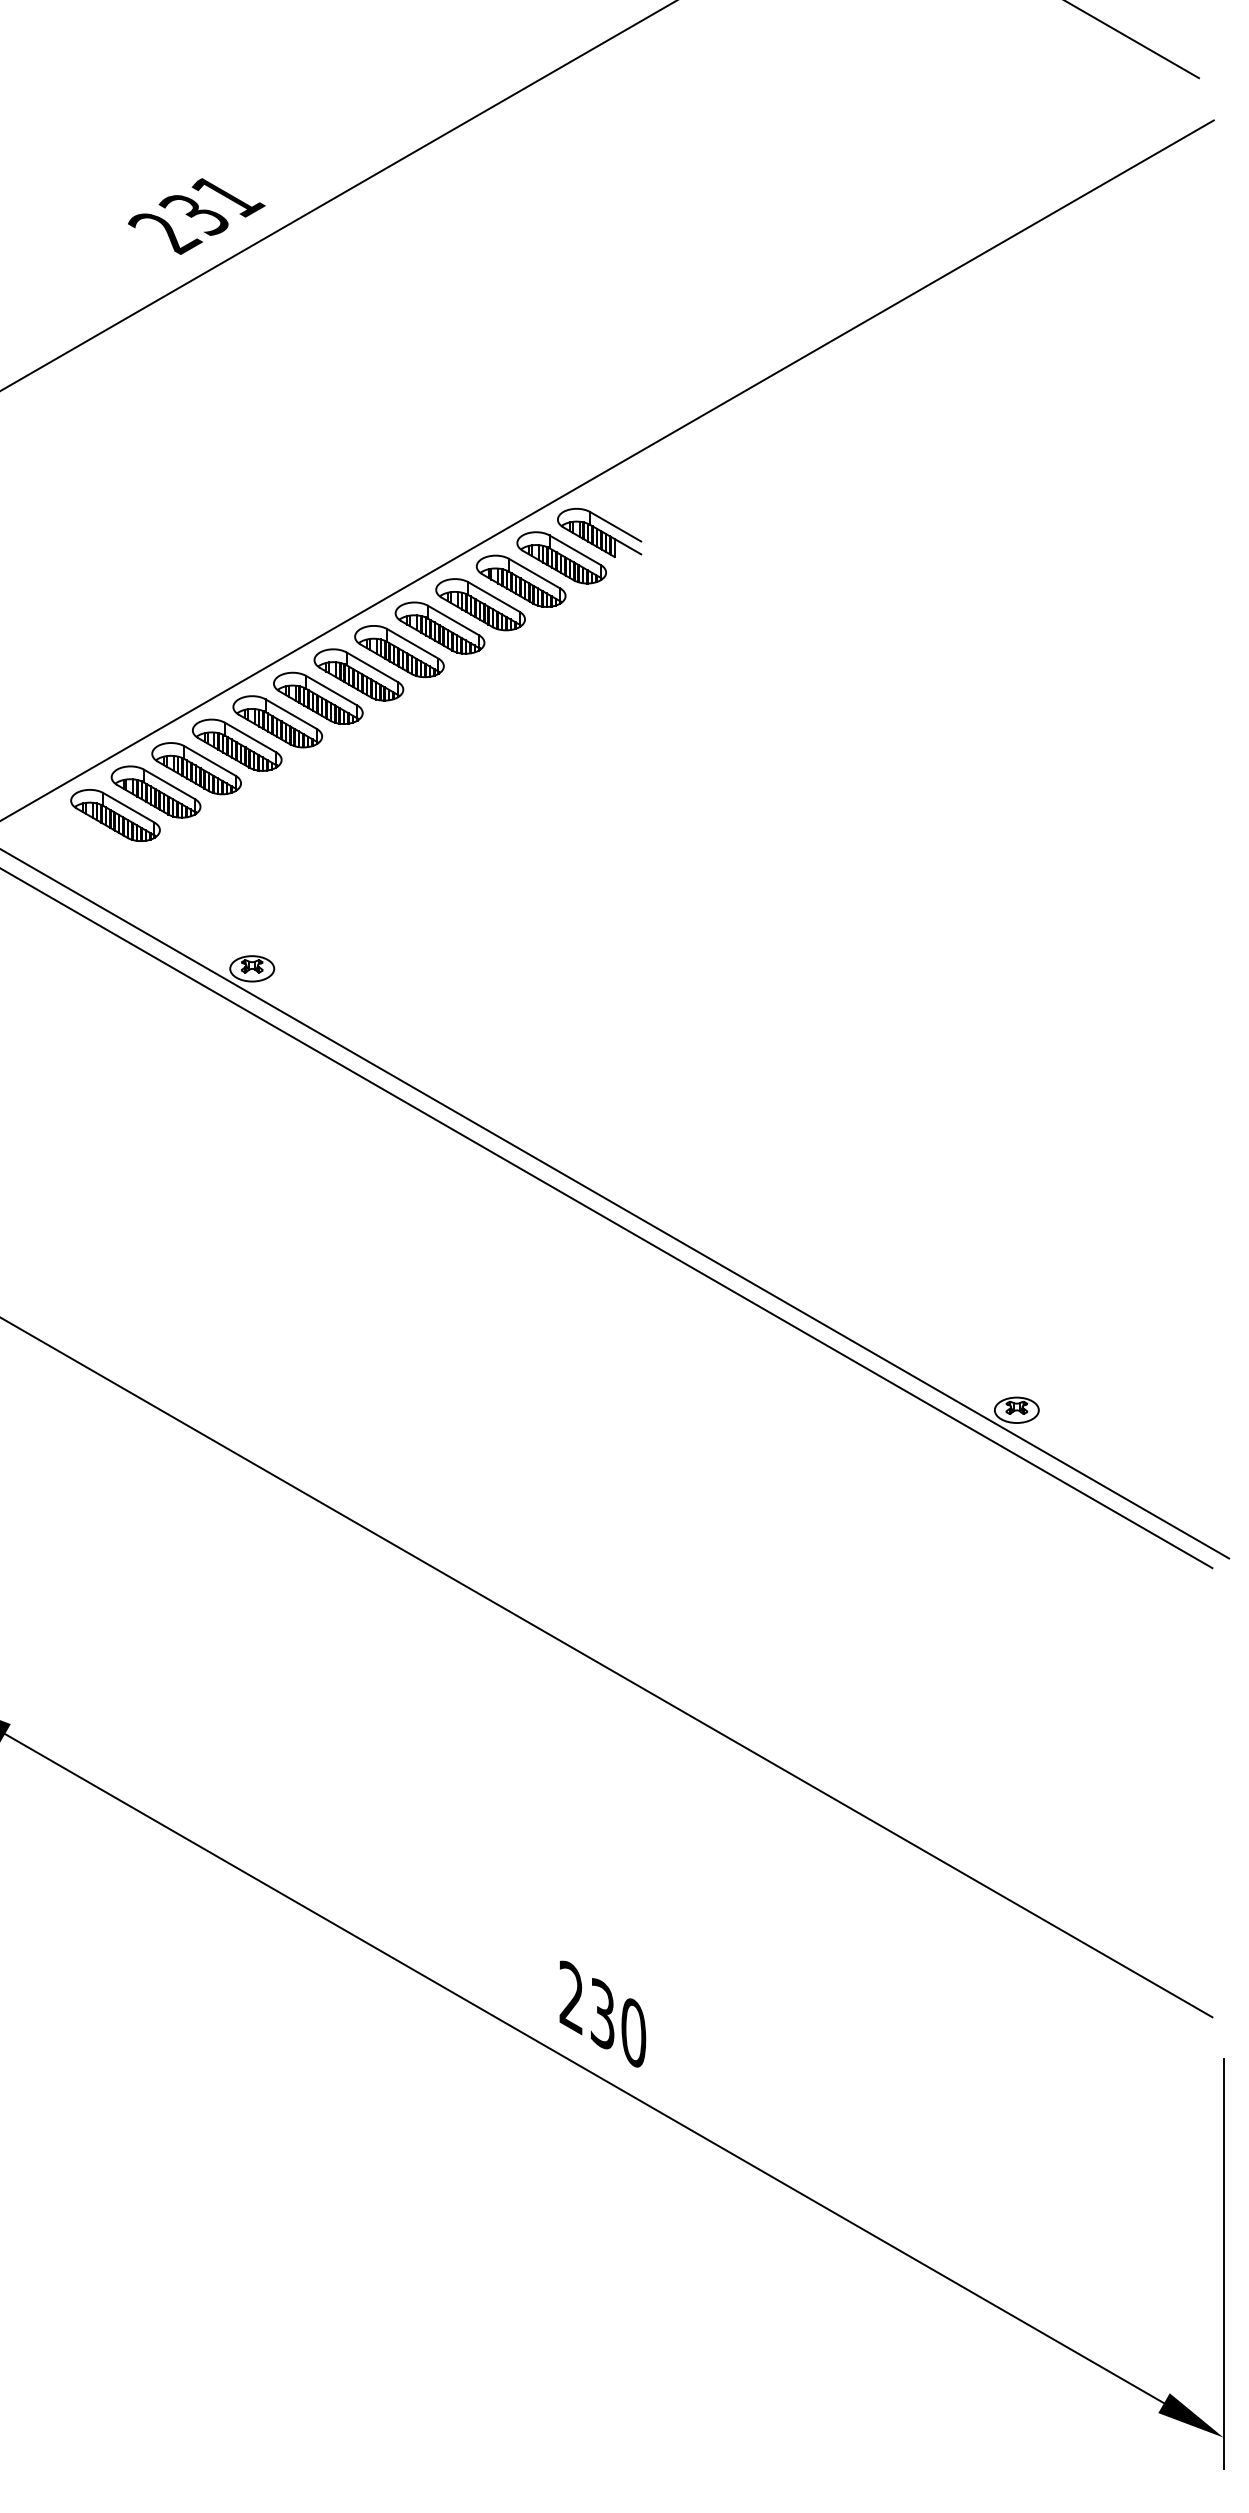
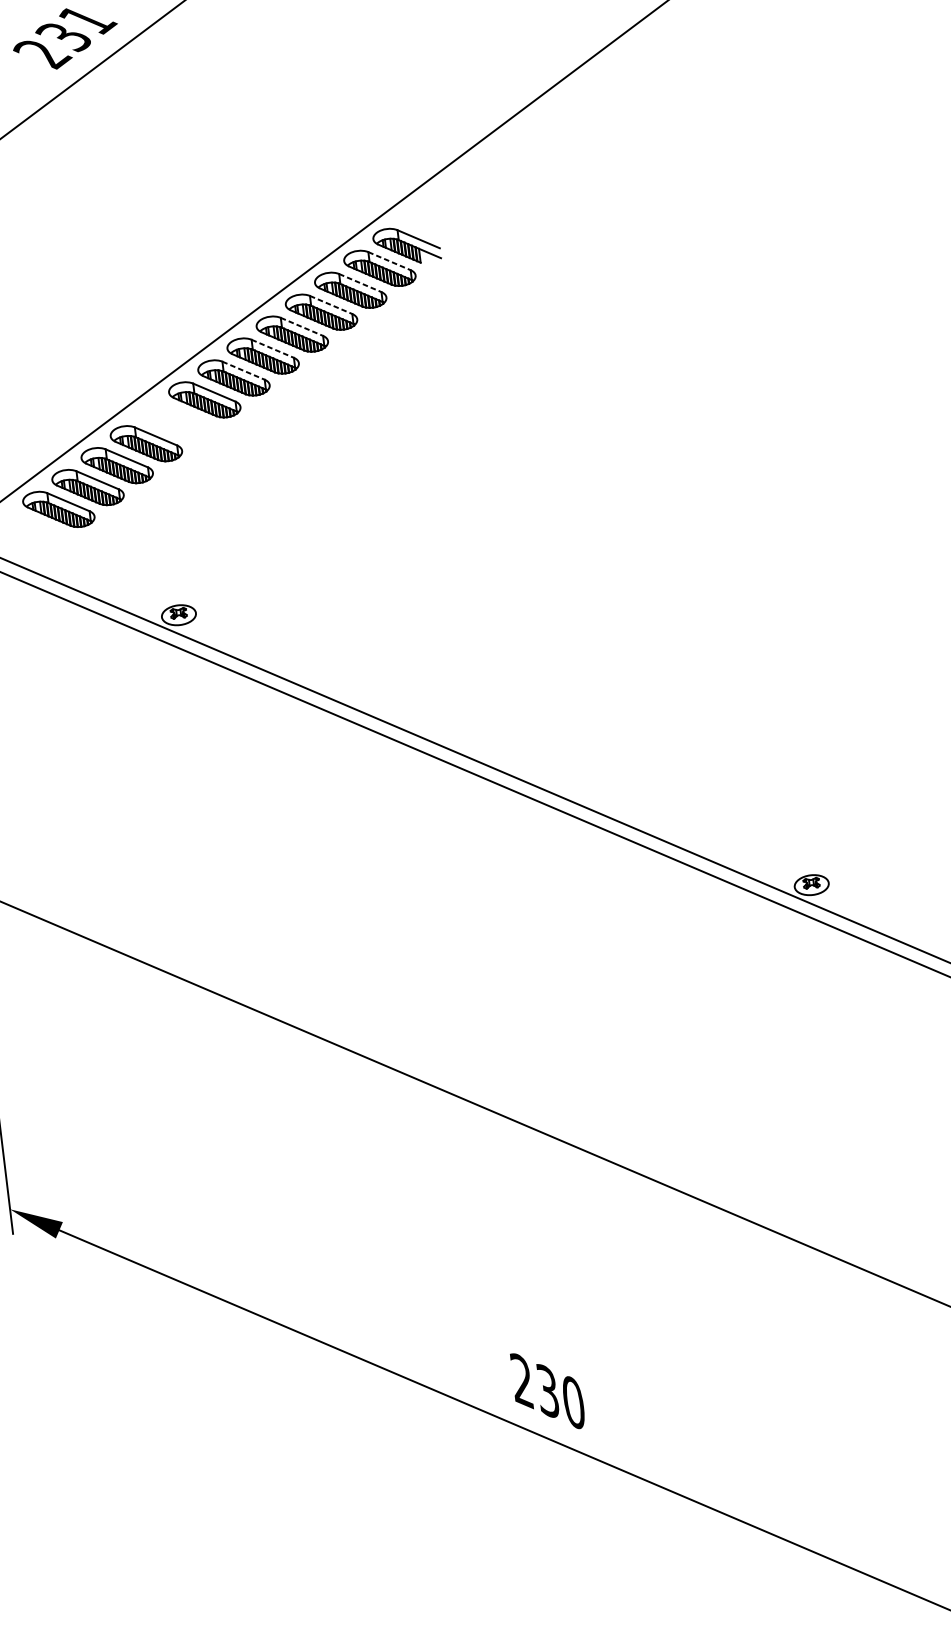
line: (575, 550) -> (389, 261), solid -> dashed
line: (534, 573) -> (360, 282), solid -> dashed
line: (493, 597) -> (330, 305), solid -> dashed
line: (453, 620) -> (302, 326), solid -> dashed
line: (412, 643) -> (272, 348), solid -> dashed
line: (372, 667) -> (243, 370), solid -> dashed
part: (277, 721) -> (175, 421), removed

